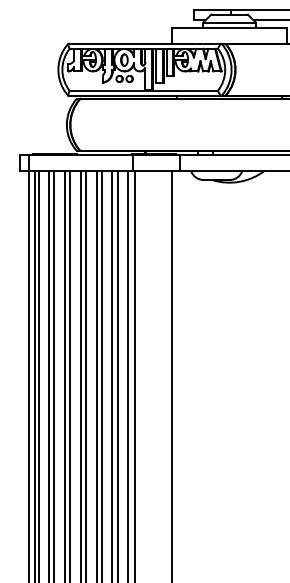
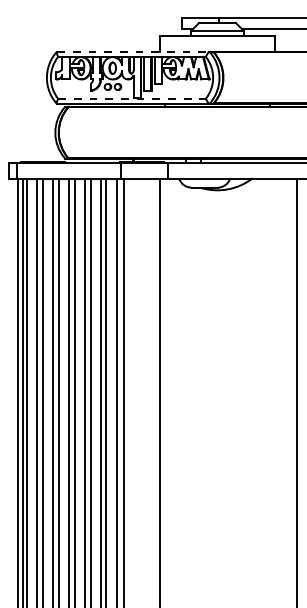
line: (145, 43) -> (133, 51), solid -> dashed
line: (144, 90) -> (132, 98), solid -> dashed

